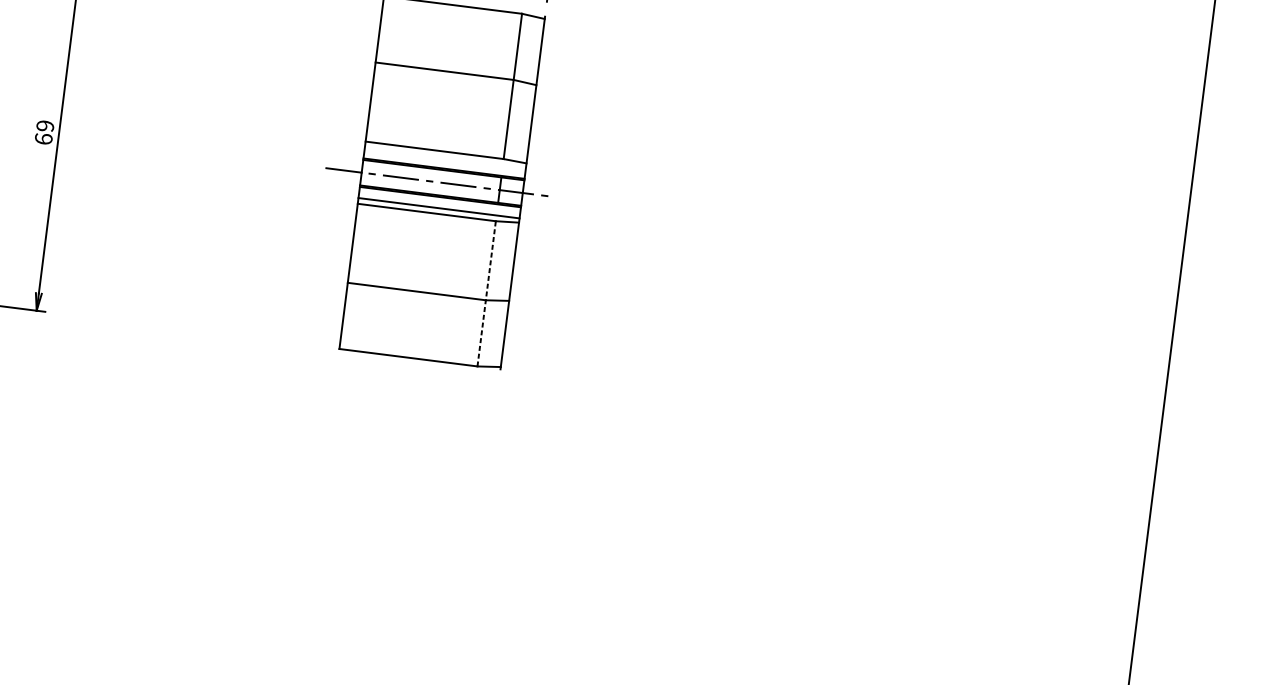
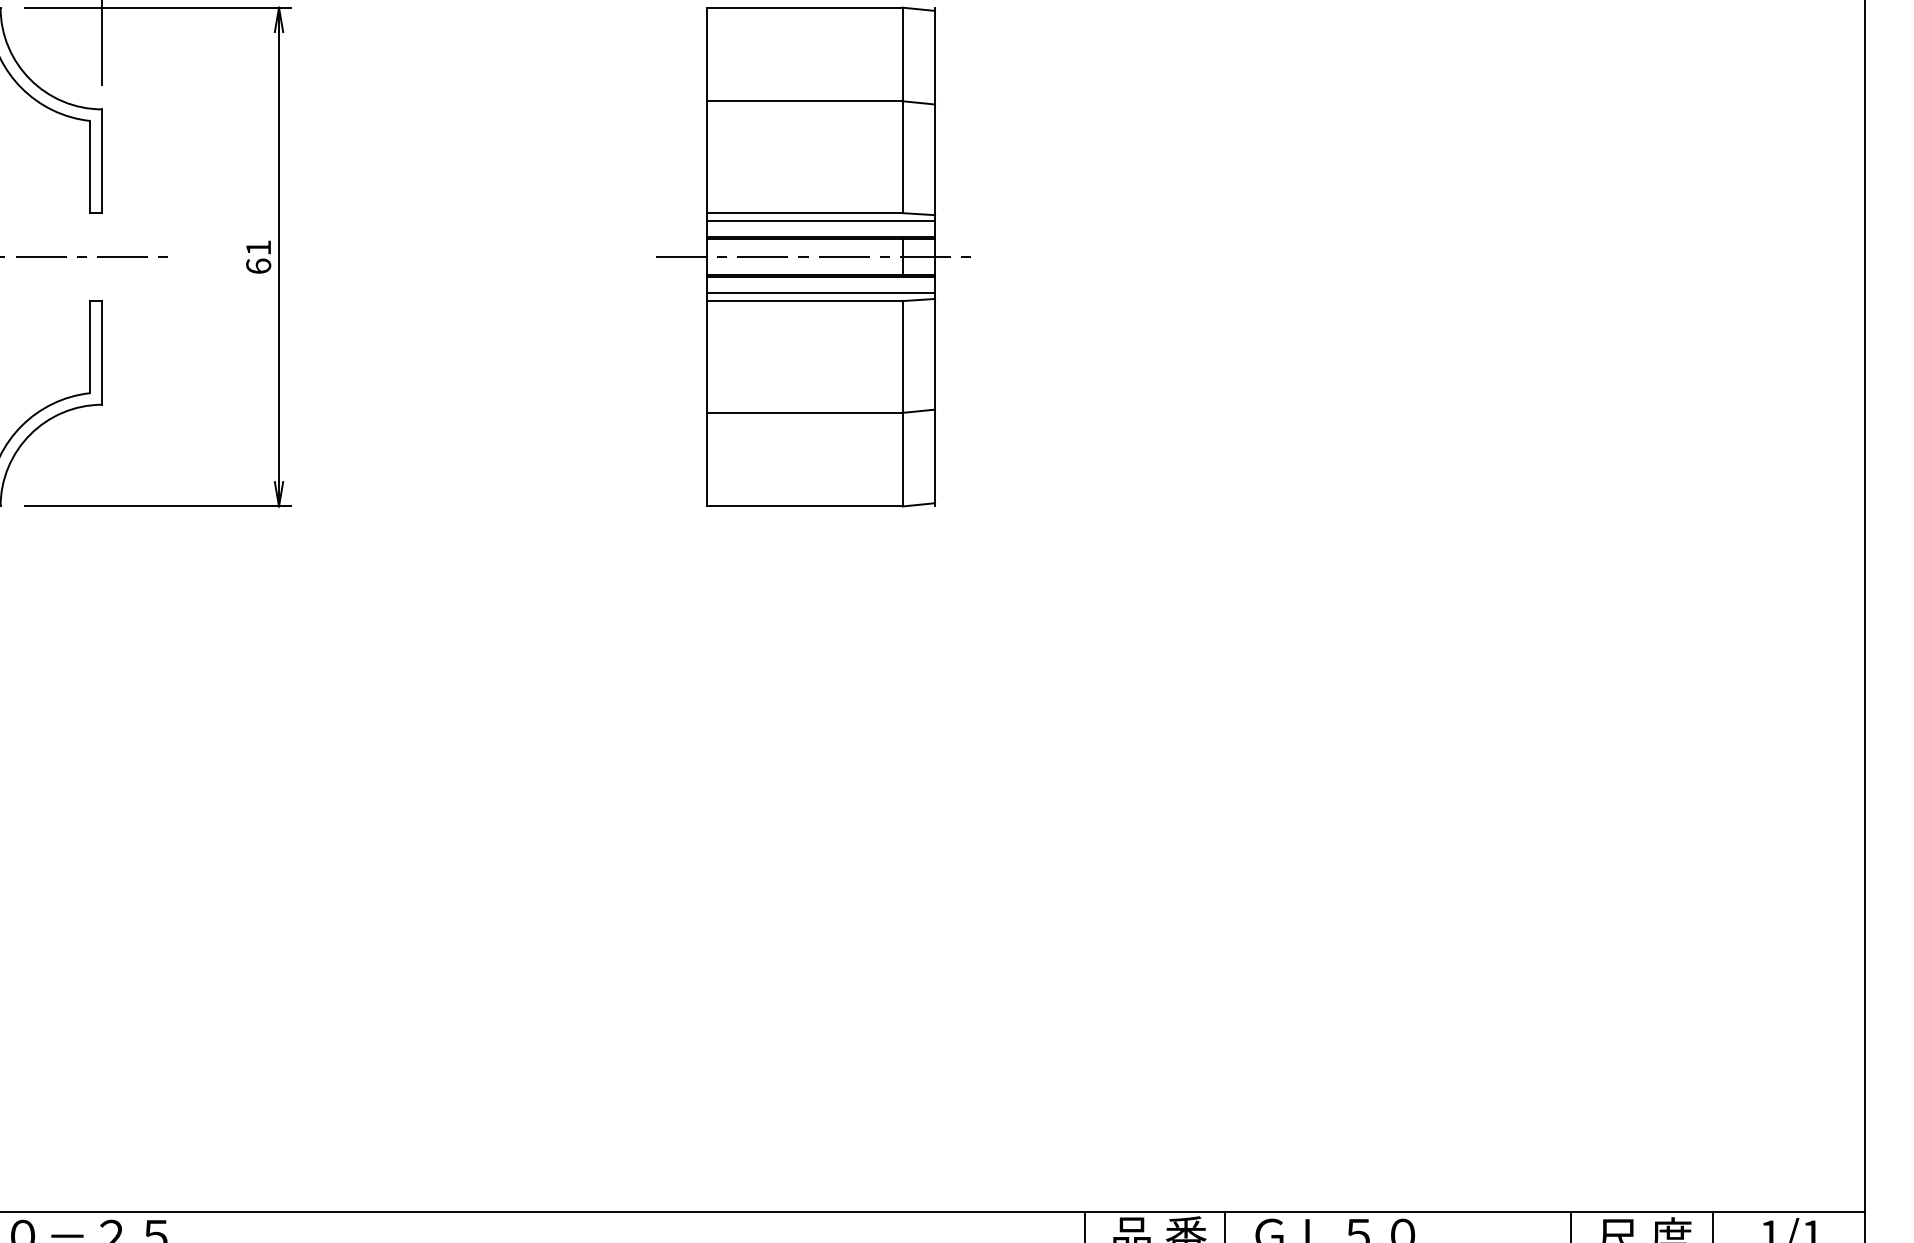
text: (45, 125) -> (258, 247), 69 -> 61
line: (445, 157) -> (821, 221), added
line: (486, 293) -> (902, 403), dashed -> solid

